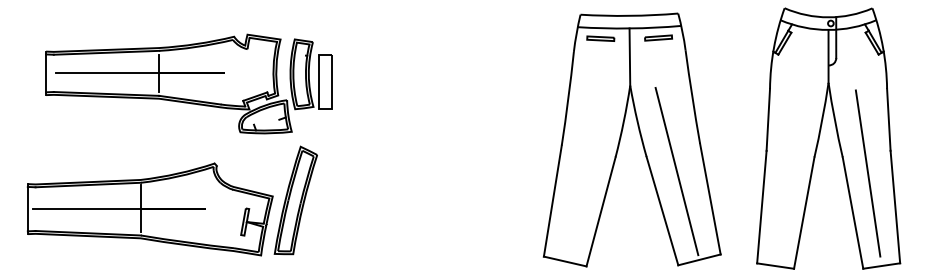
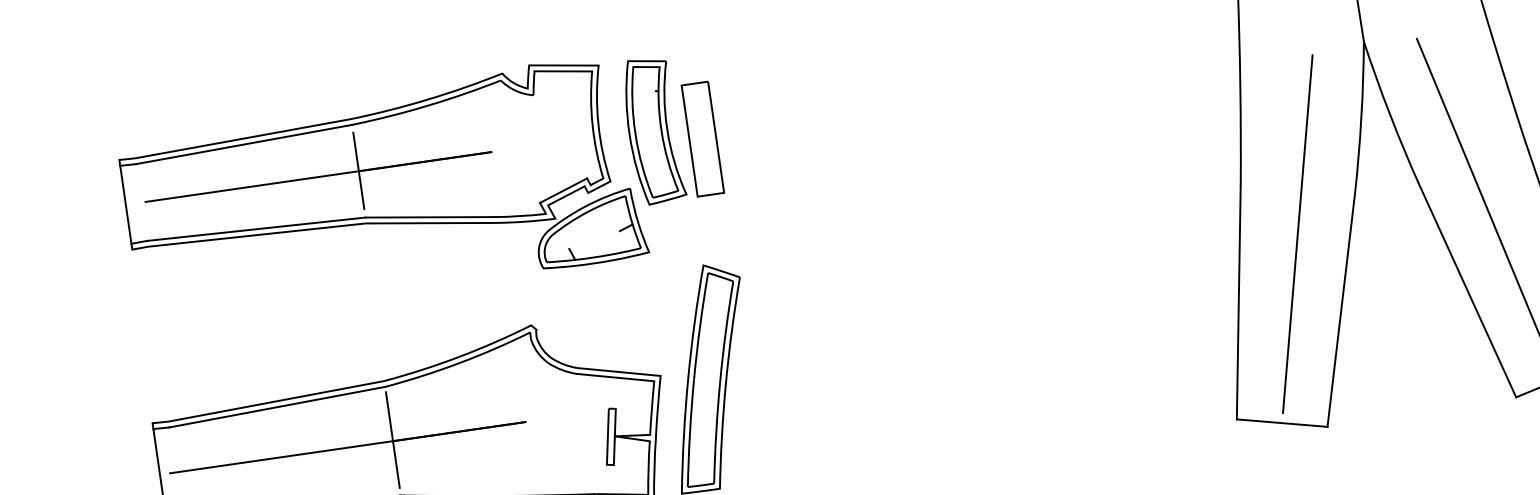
part: (188, 83) -> (422, 183), moved
line: (585, 172) -> (1297, 233), added

